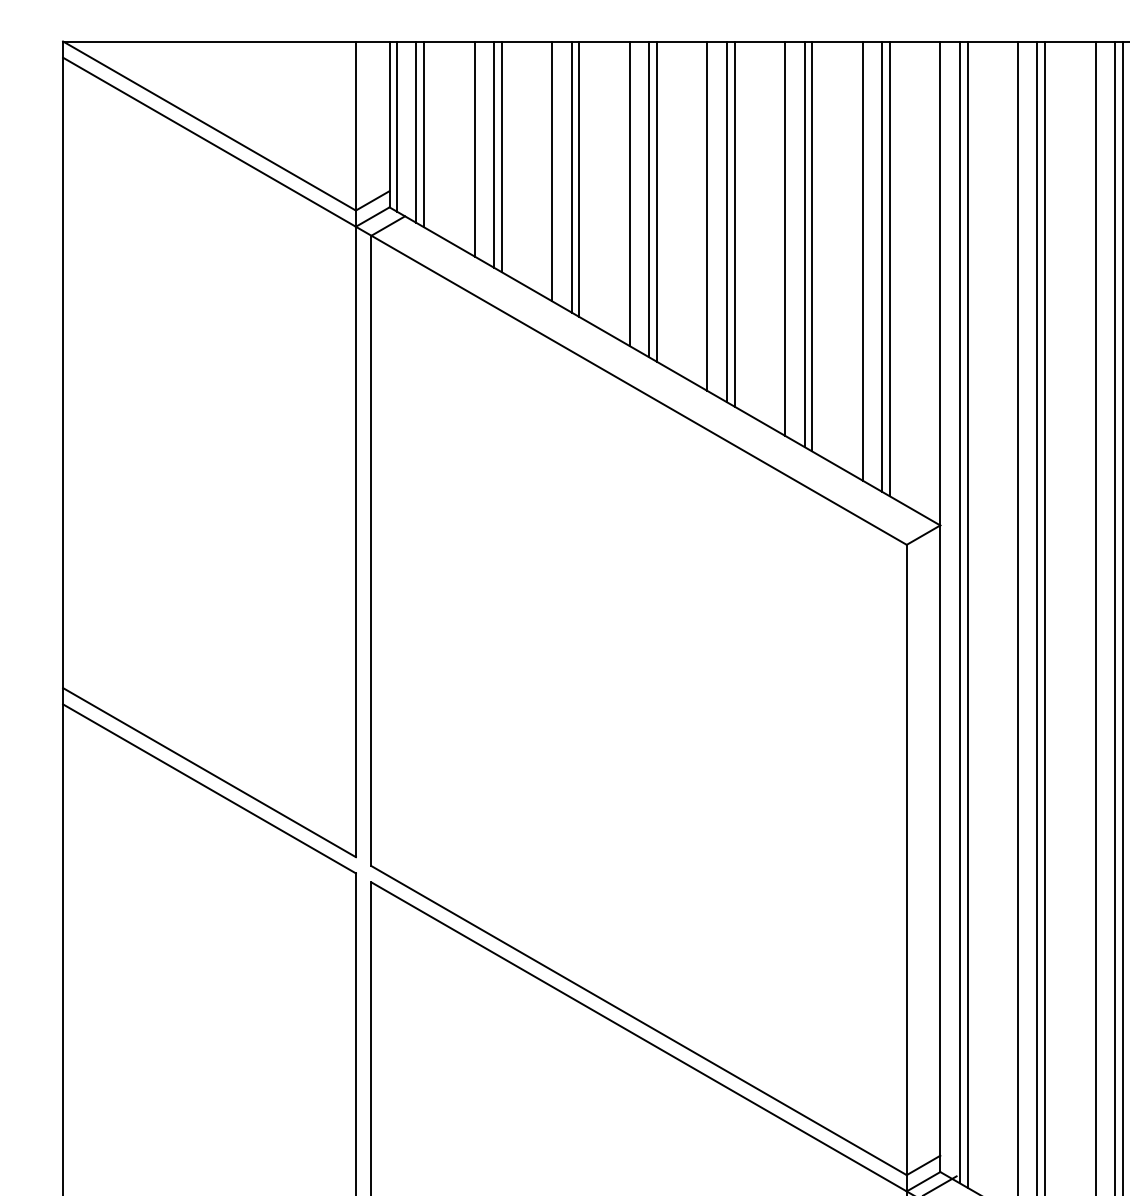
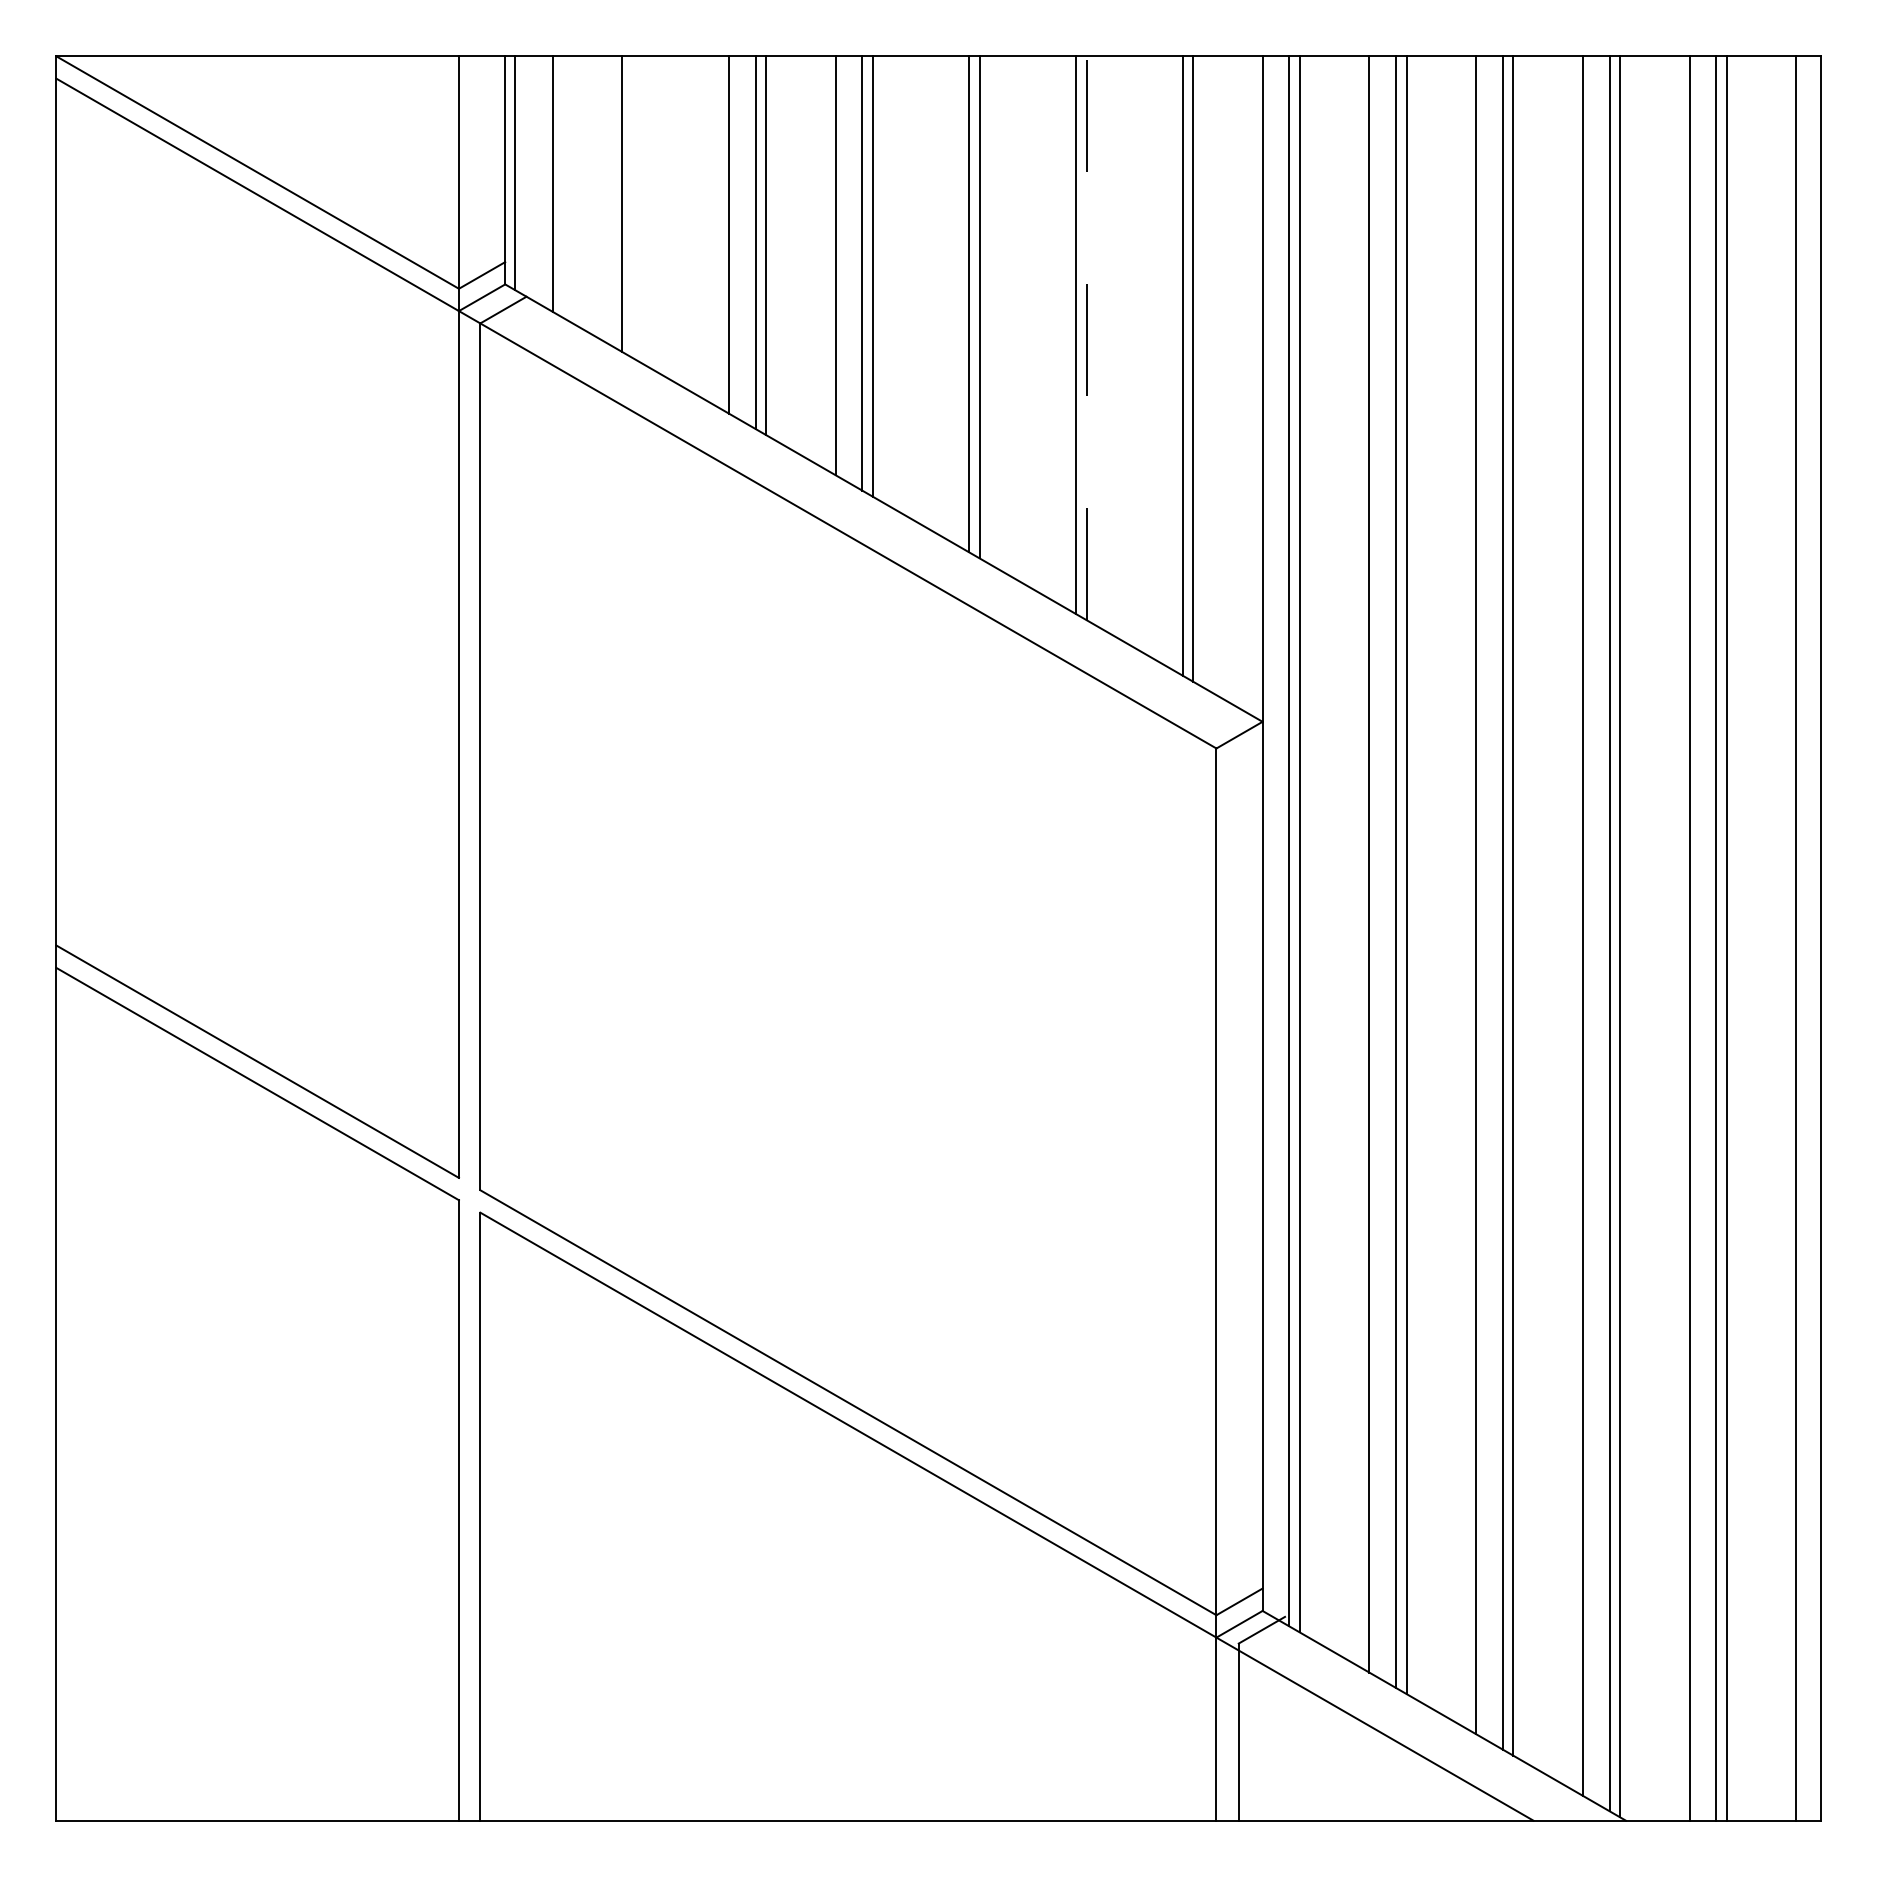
line: (416, 131) -> (542, 180), removed
line: (493, 154) -> (648, 211), removed
line: (501, 156) -> (659, 214), removed
line: (707, 216) -> (942, 296), removed
line: (785, 238) -> (1049, 327), removed
line: (812, 246) -> (1086, 338), solid -> dashed
line: (862, 261) -> (1155, 358), removed

